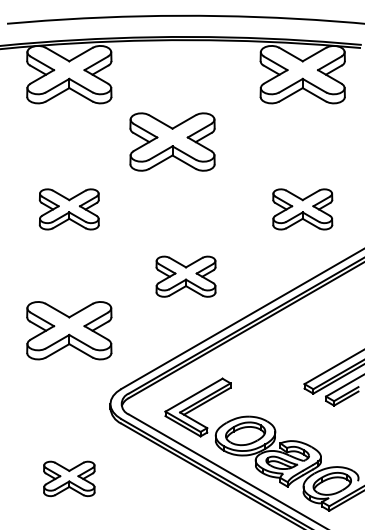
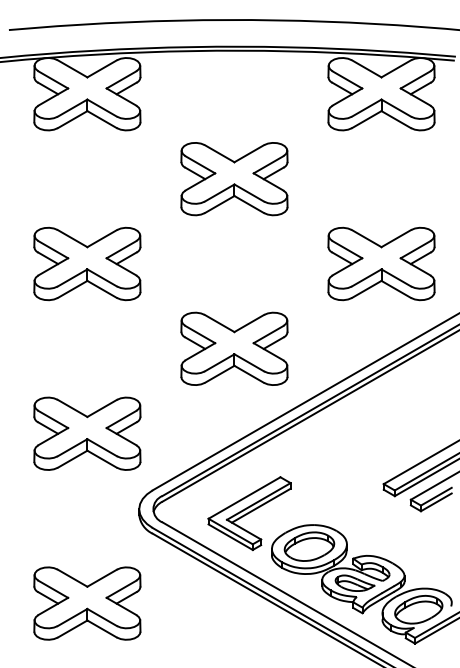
part: (172, 142) -> (234, 179), moved
part: (69, 209) -> (87, 263), size x1.43
part: (302, 209) -> (381, 263), size x1.43
part: (186, 276) -> (234, 348), size x1.43
part: (69, 330) -> (87, 433), moved
part: (69, 478) -> (87, 603), size x1.67

